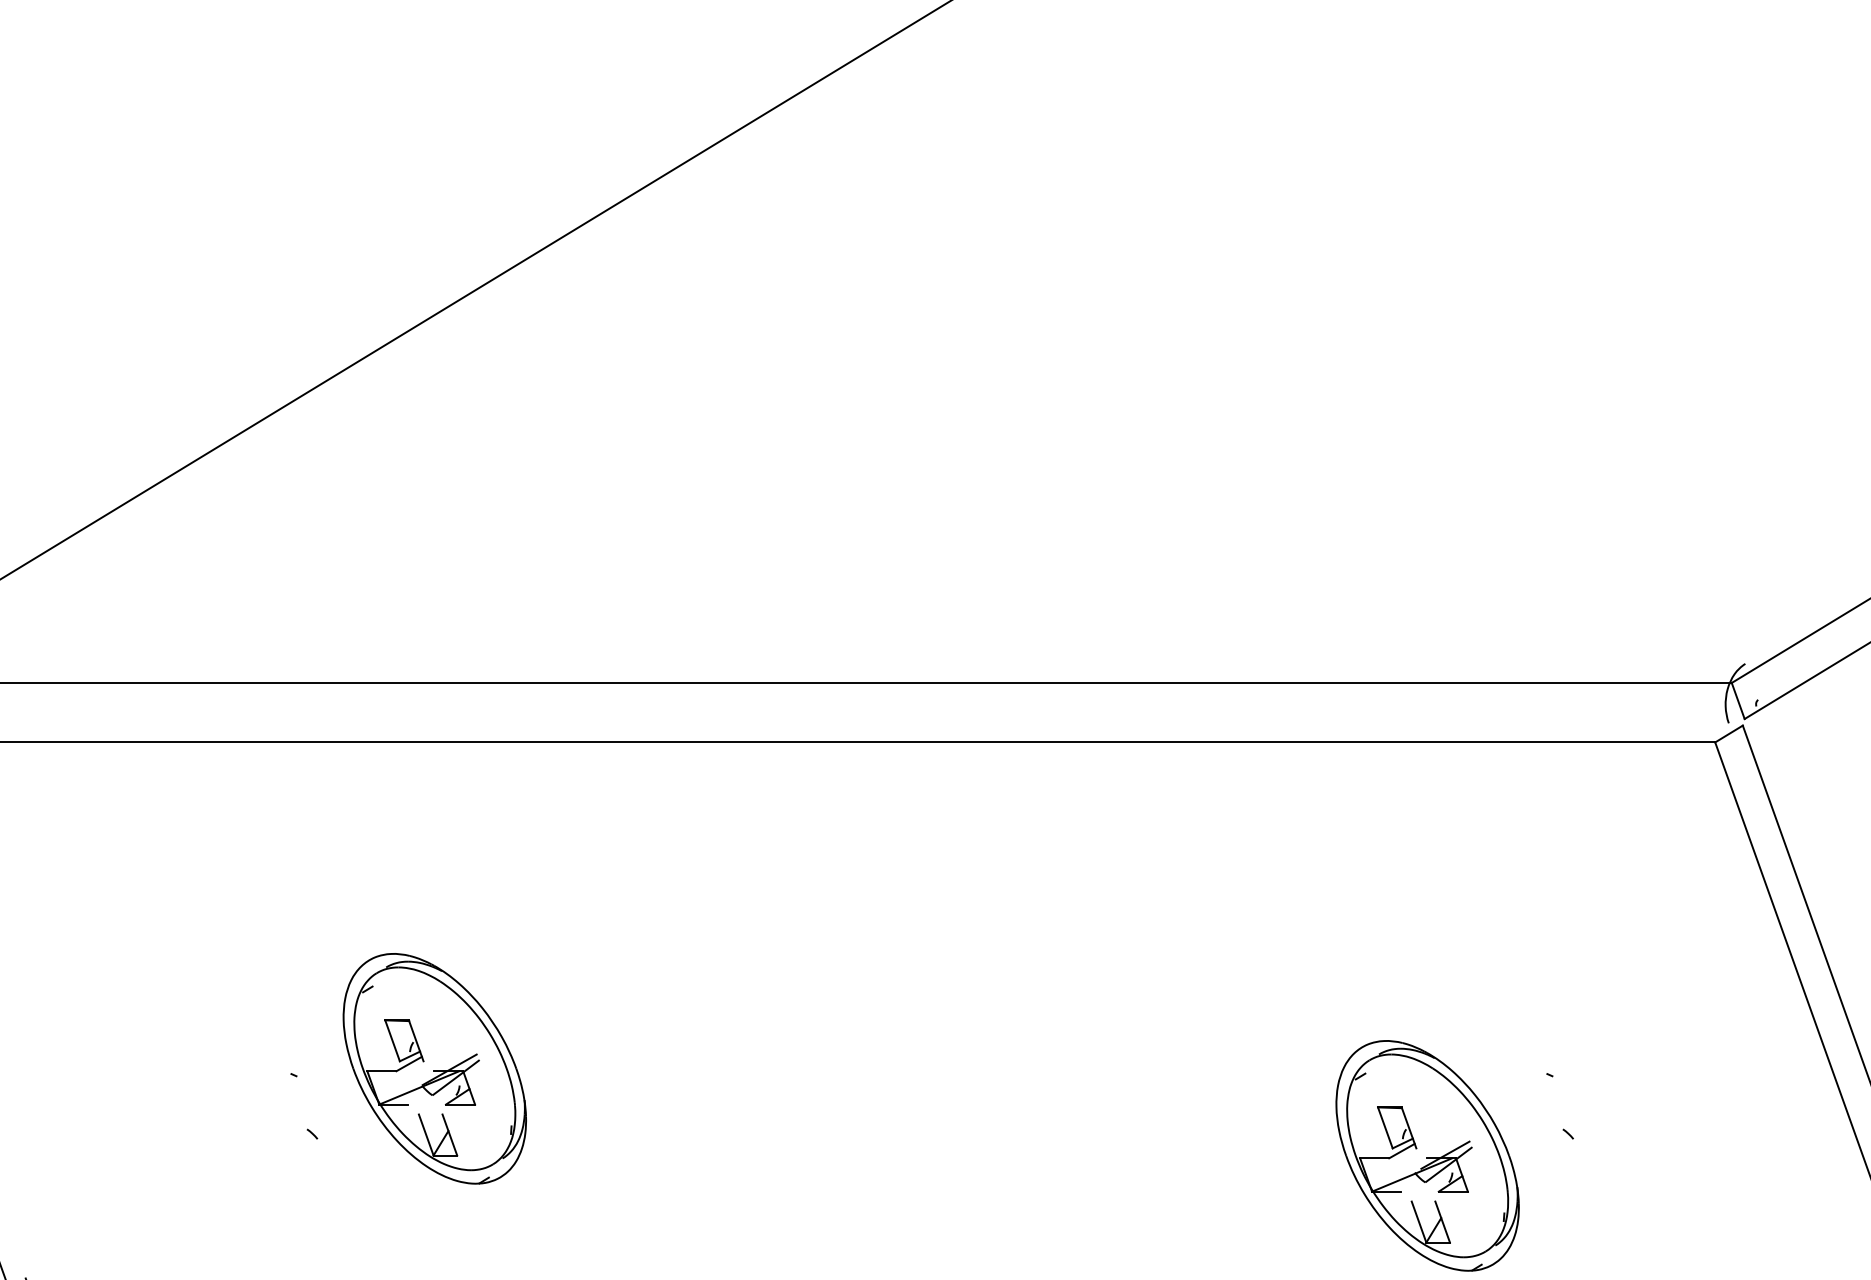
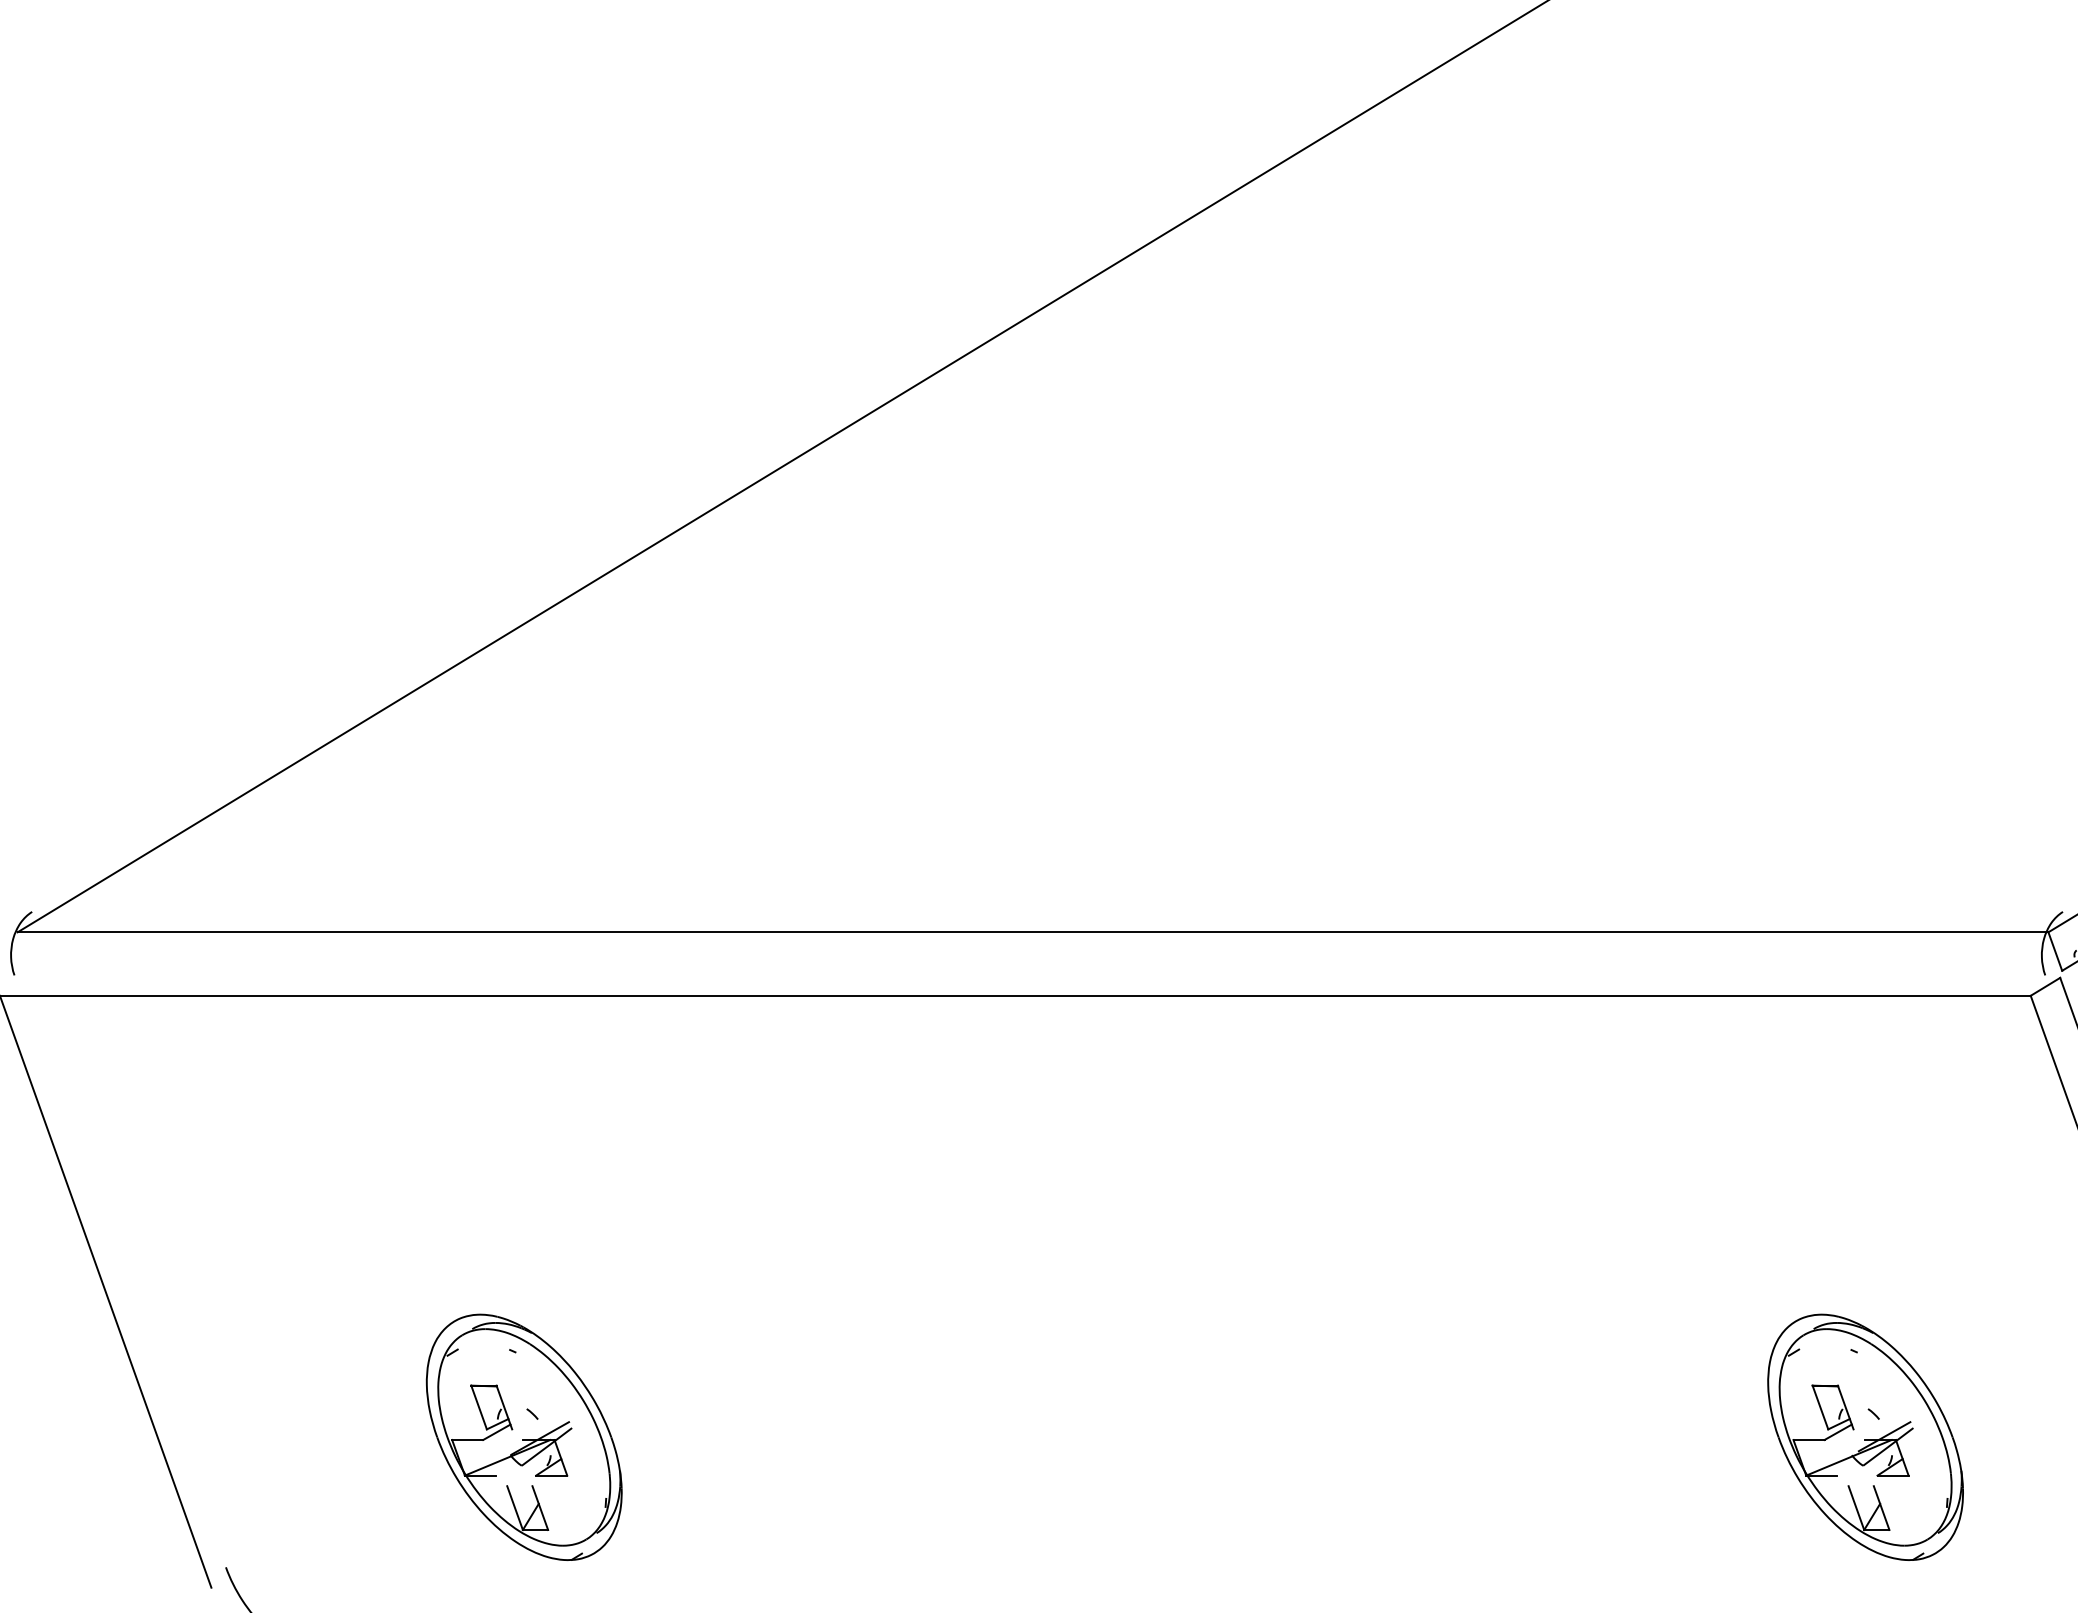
part: (434, 1067) -> (523, 1436), moved
part: (1427, 1155) -> (1865, 1436), moved

